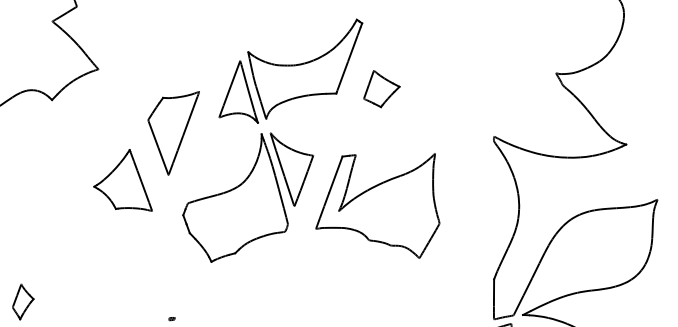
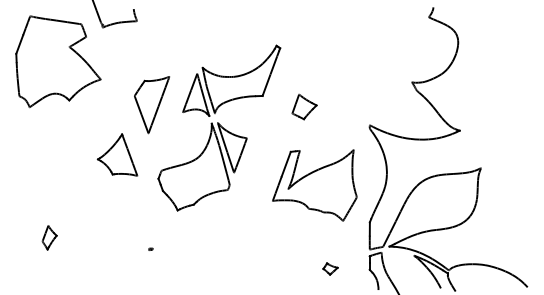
part: (381, 88) -> (304, 106), moved
part: (174, 133) -> (152, 105), moved
part: (377, 206) -> (314, 185), moved

